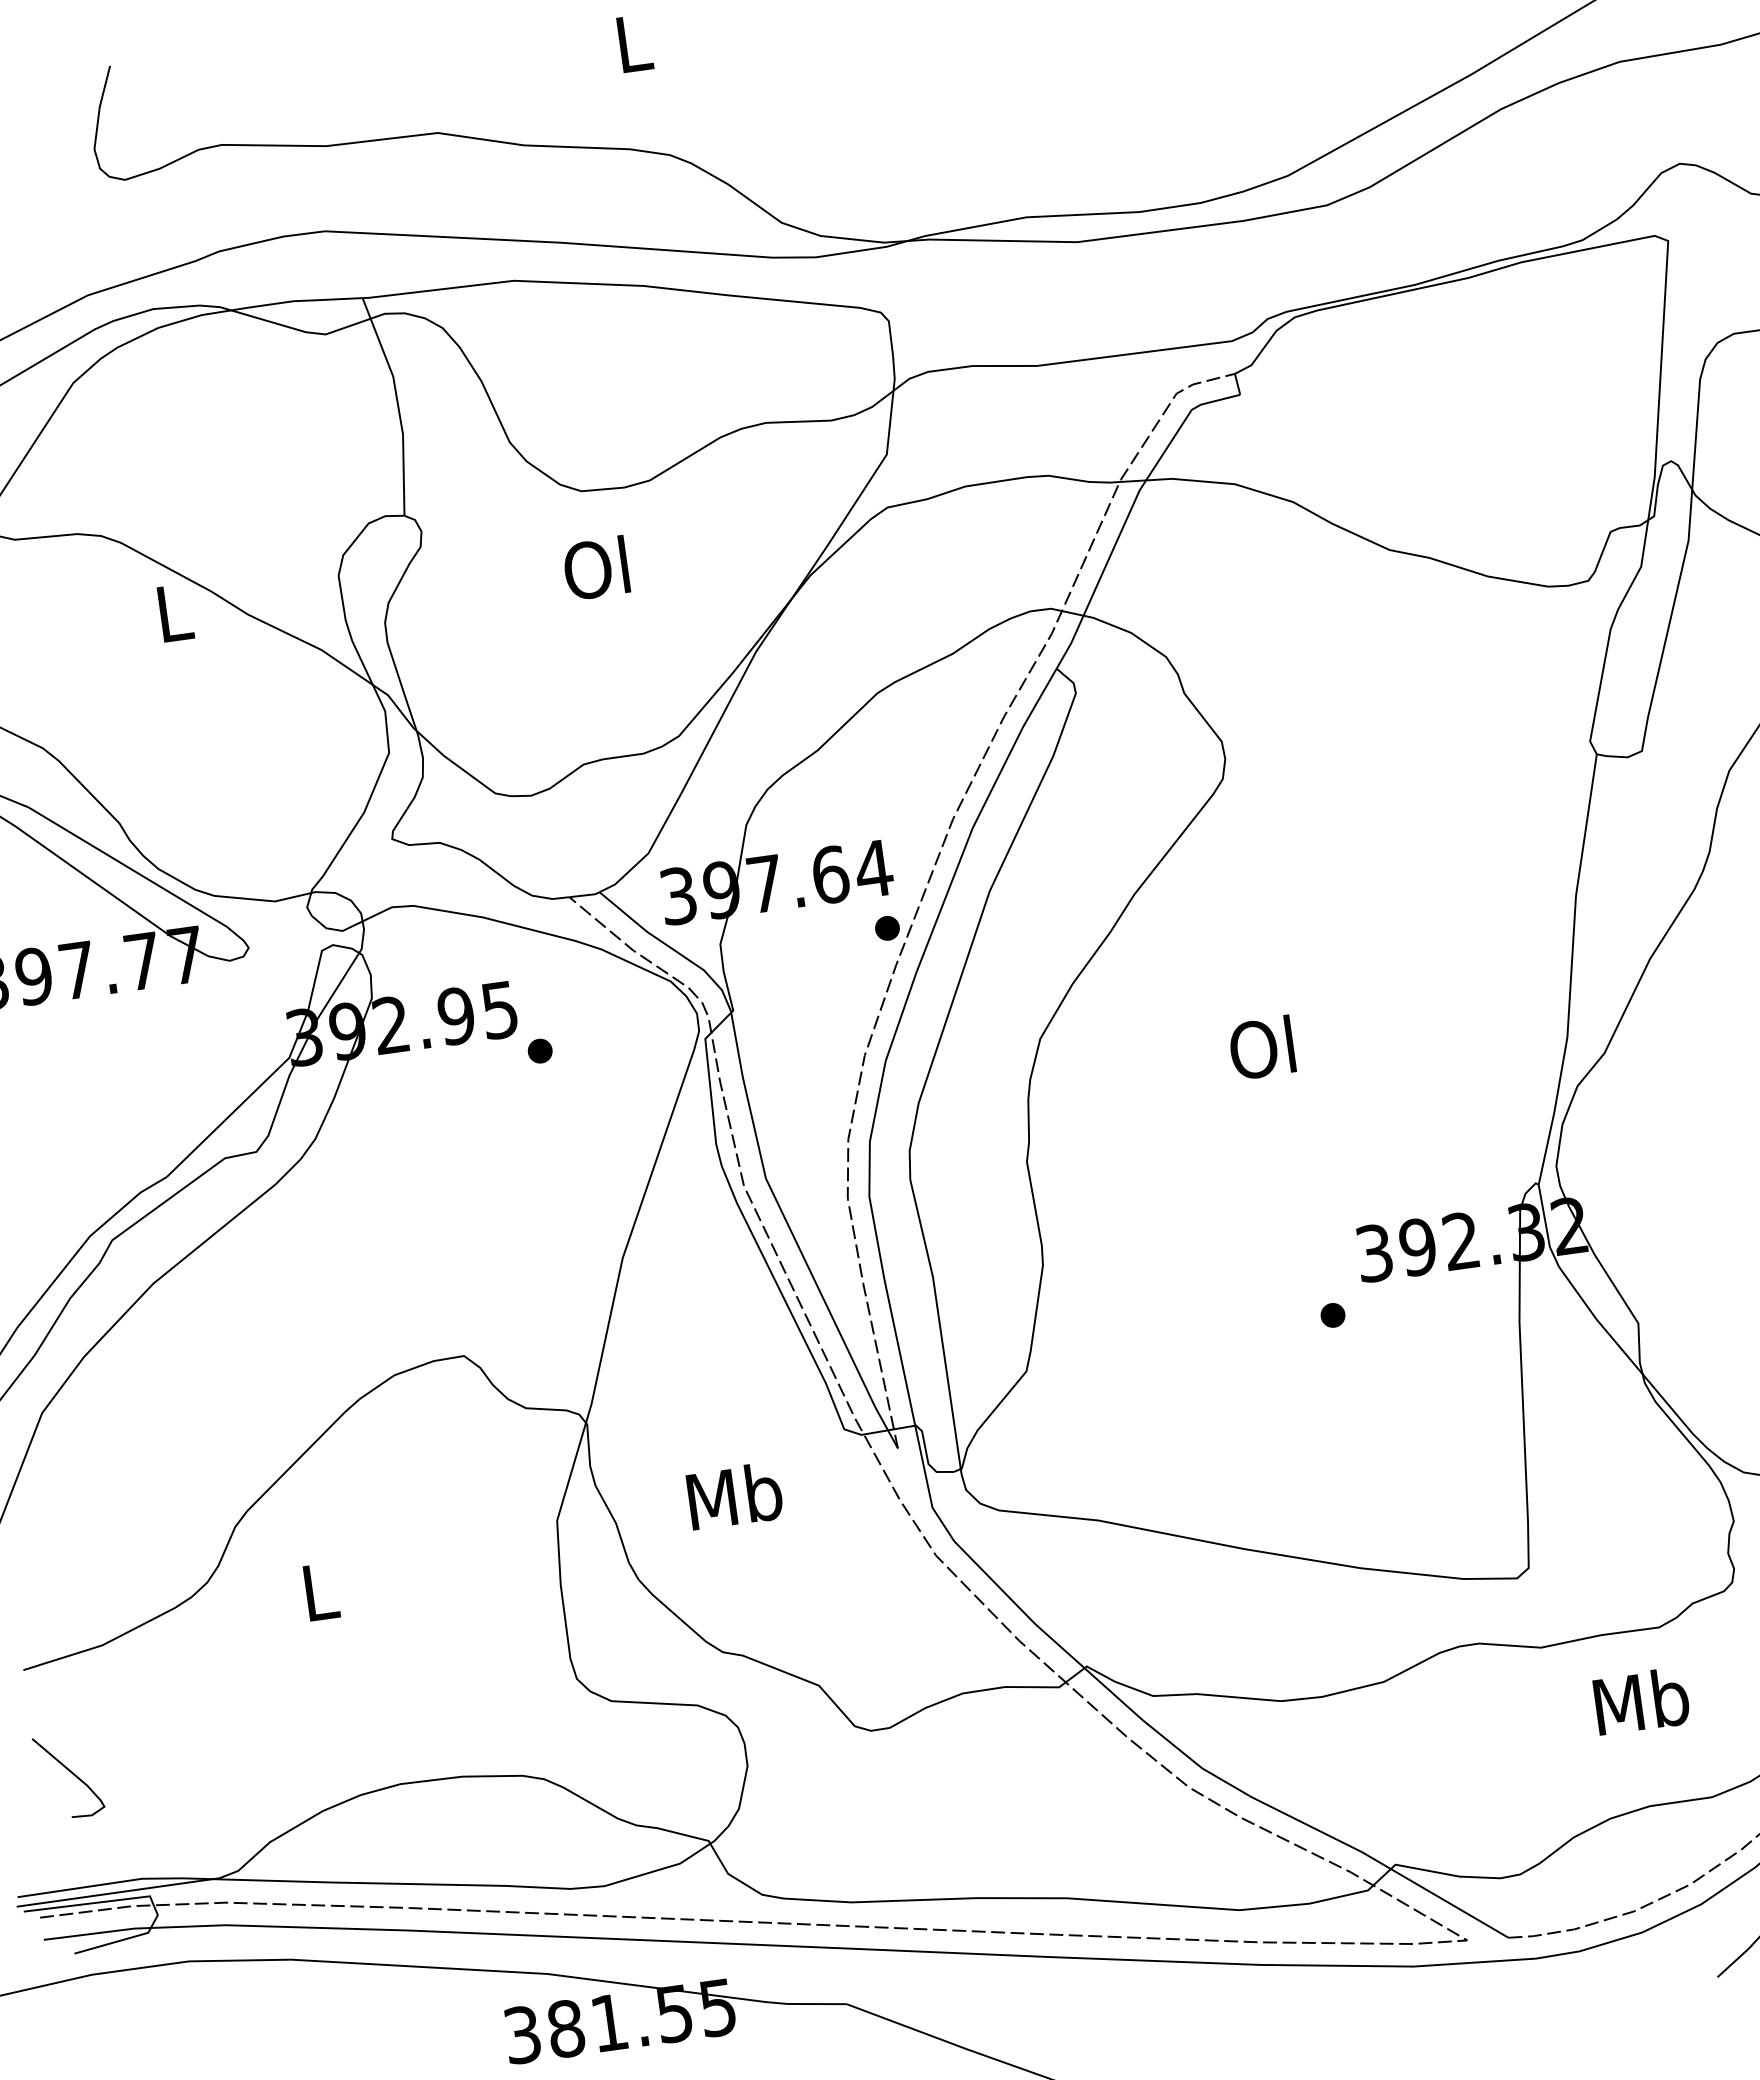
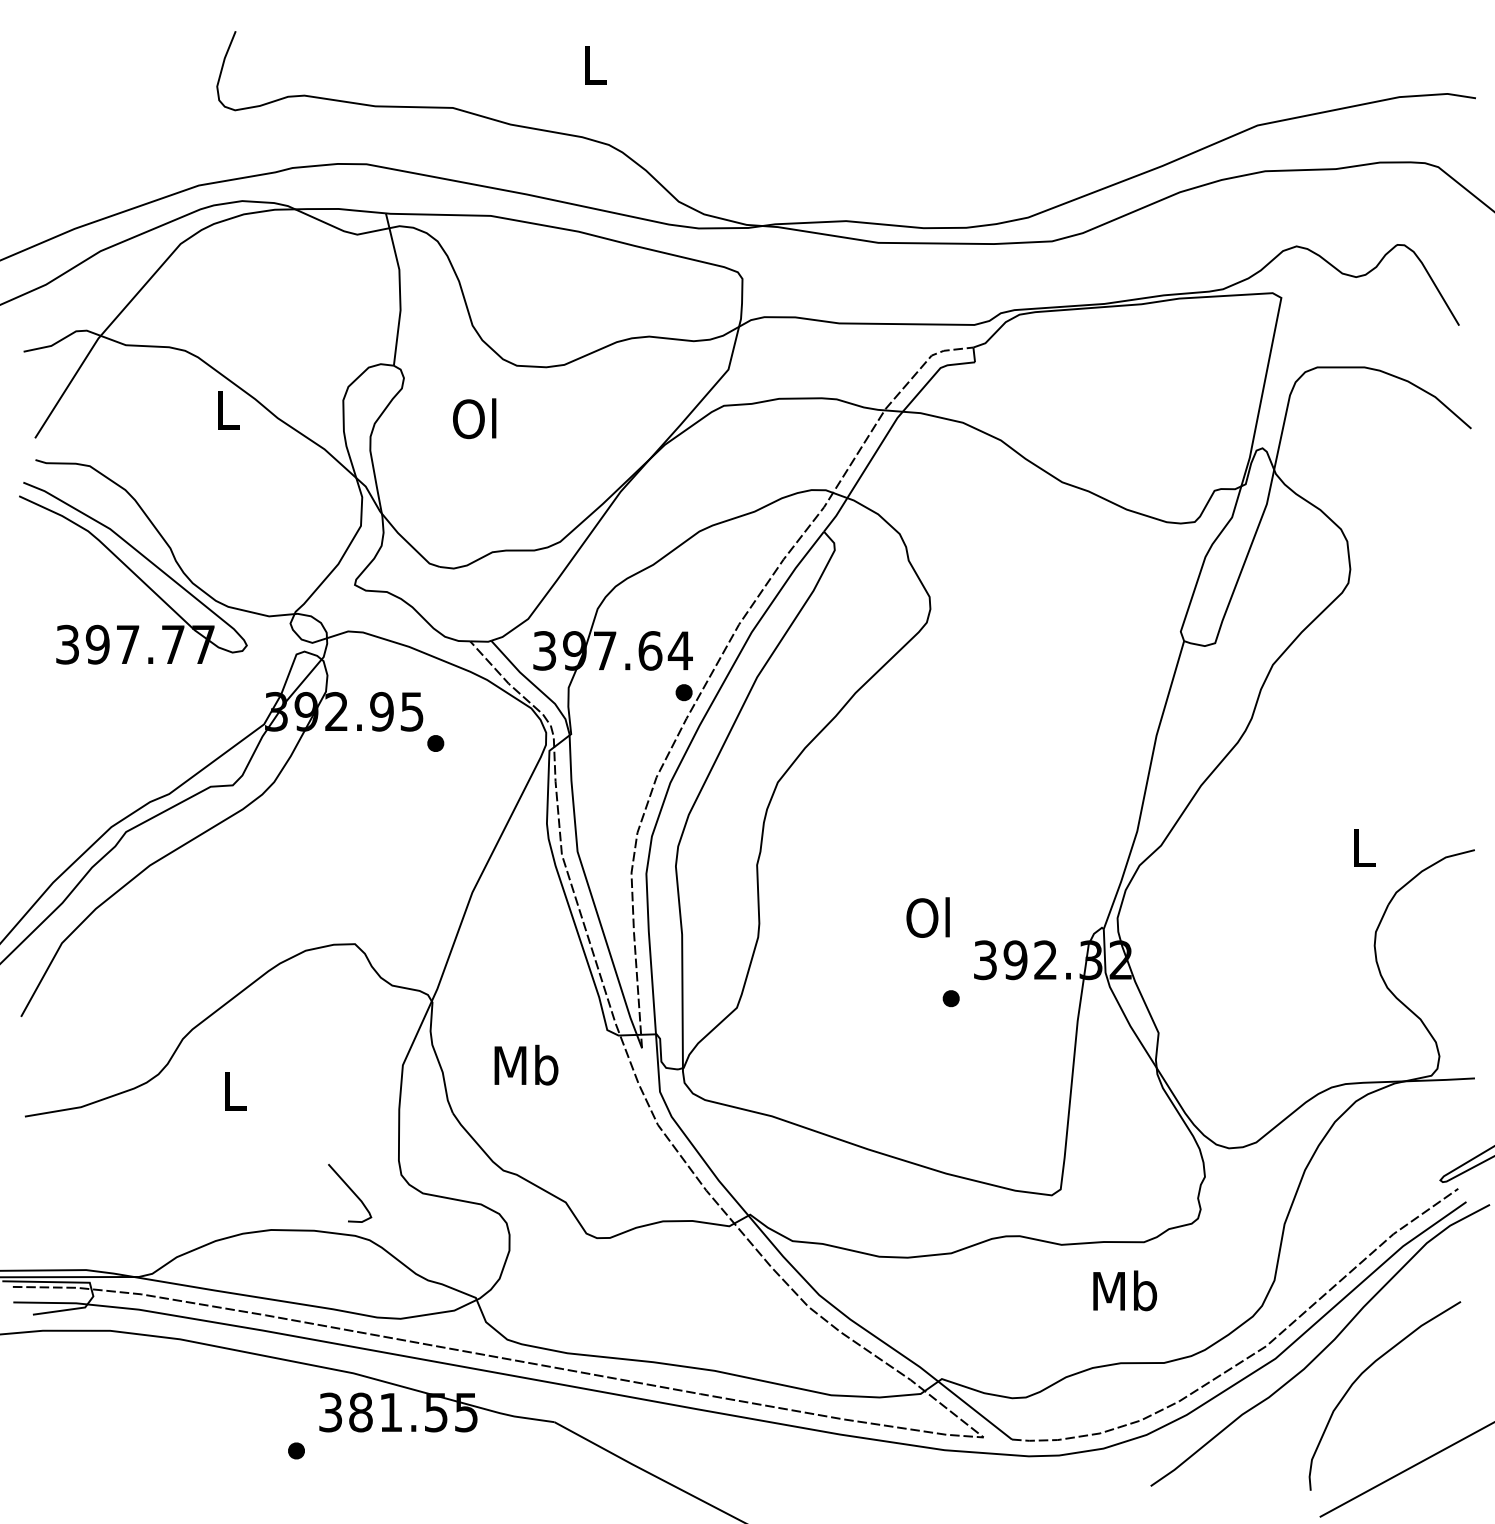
text: (596, 568) -> (474, 418), moved
text: (1261, 1047) -> (927, 917), moved
curve: (70, 1773) -> (351, 1191), moved

